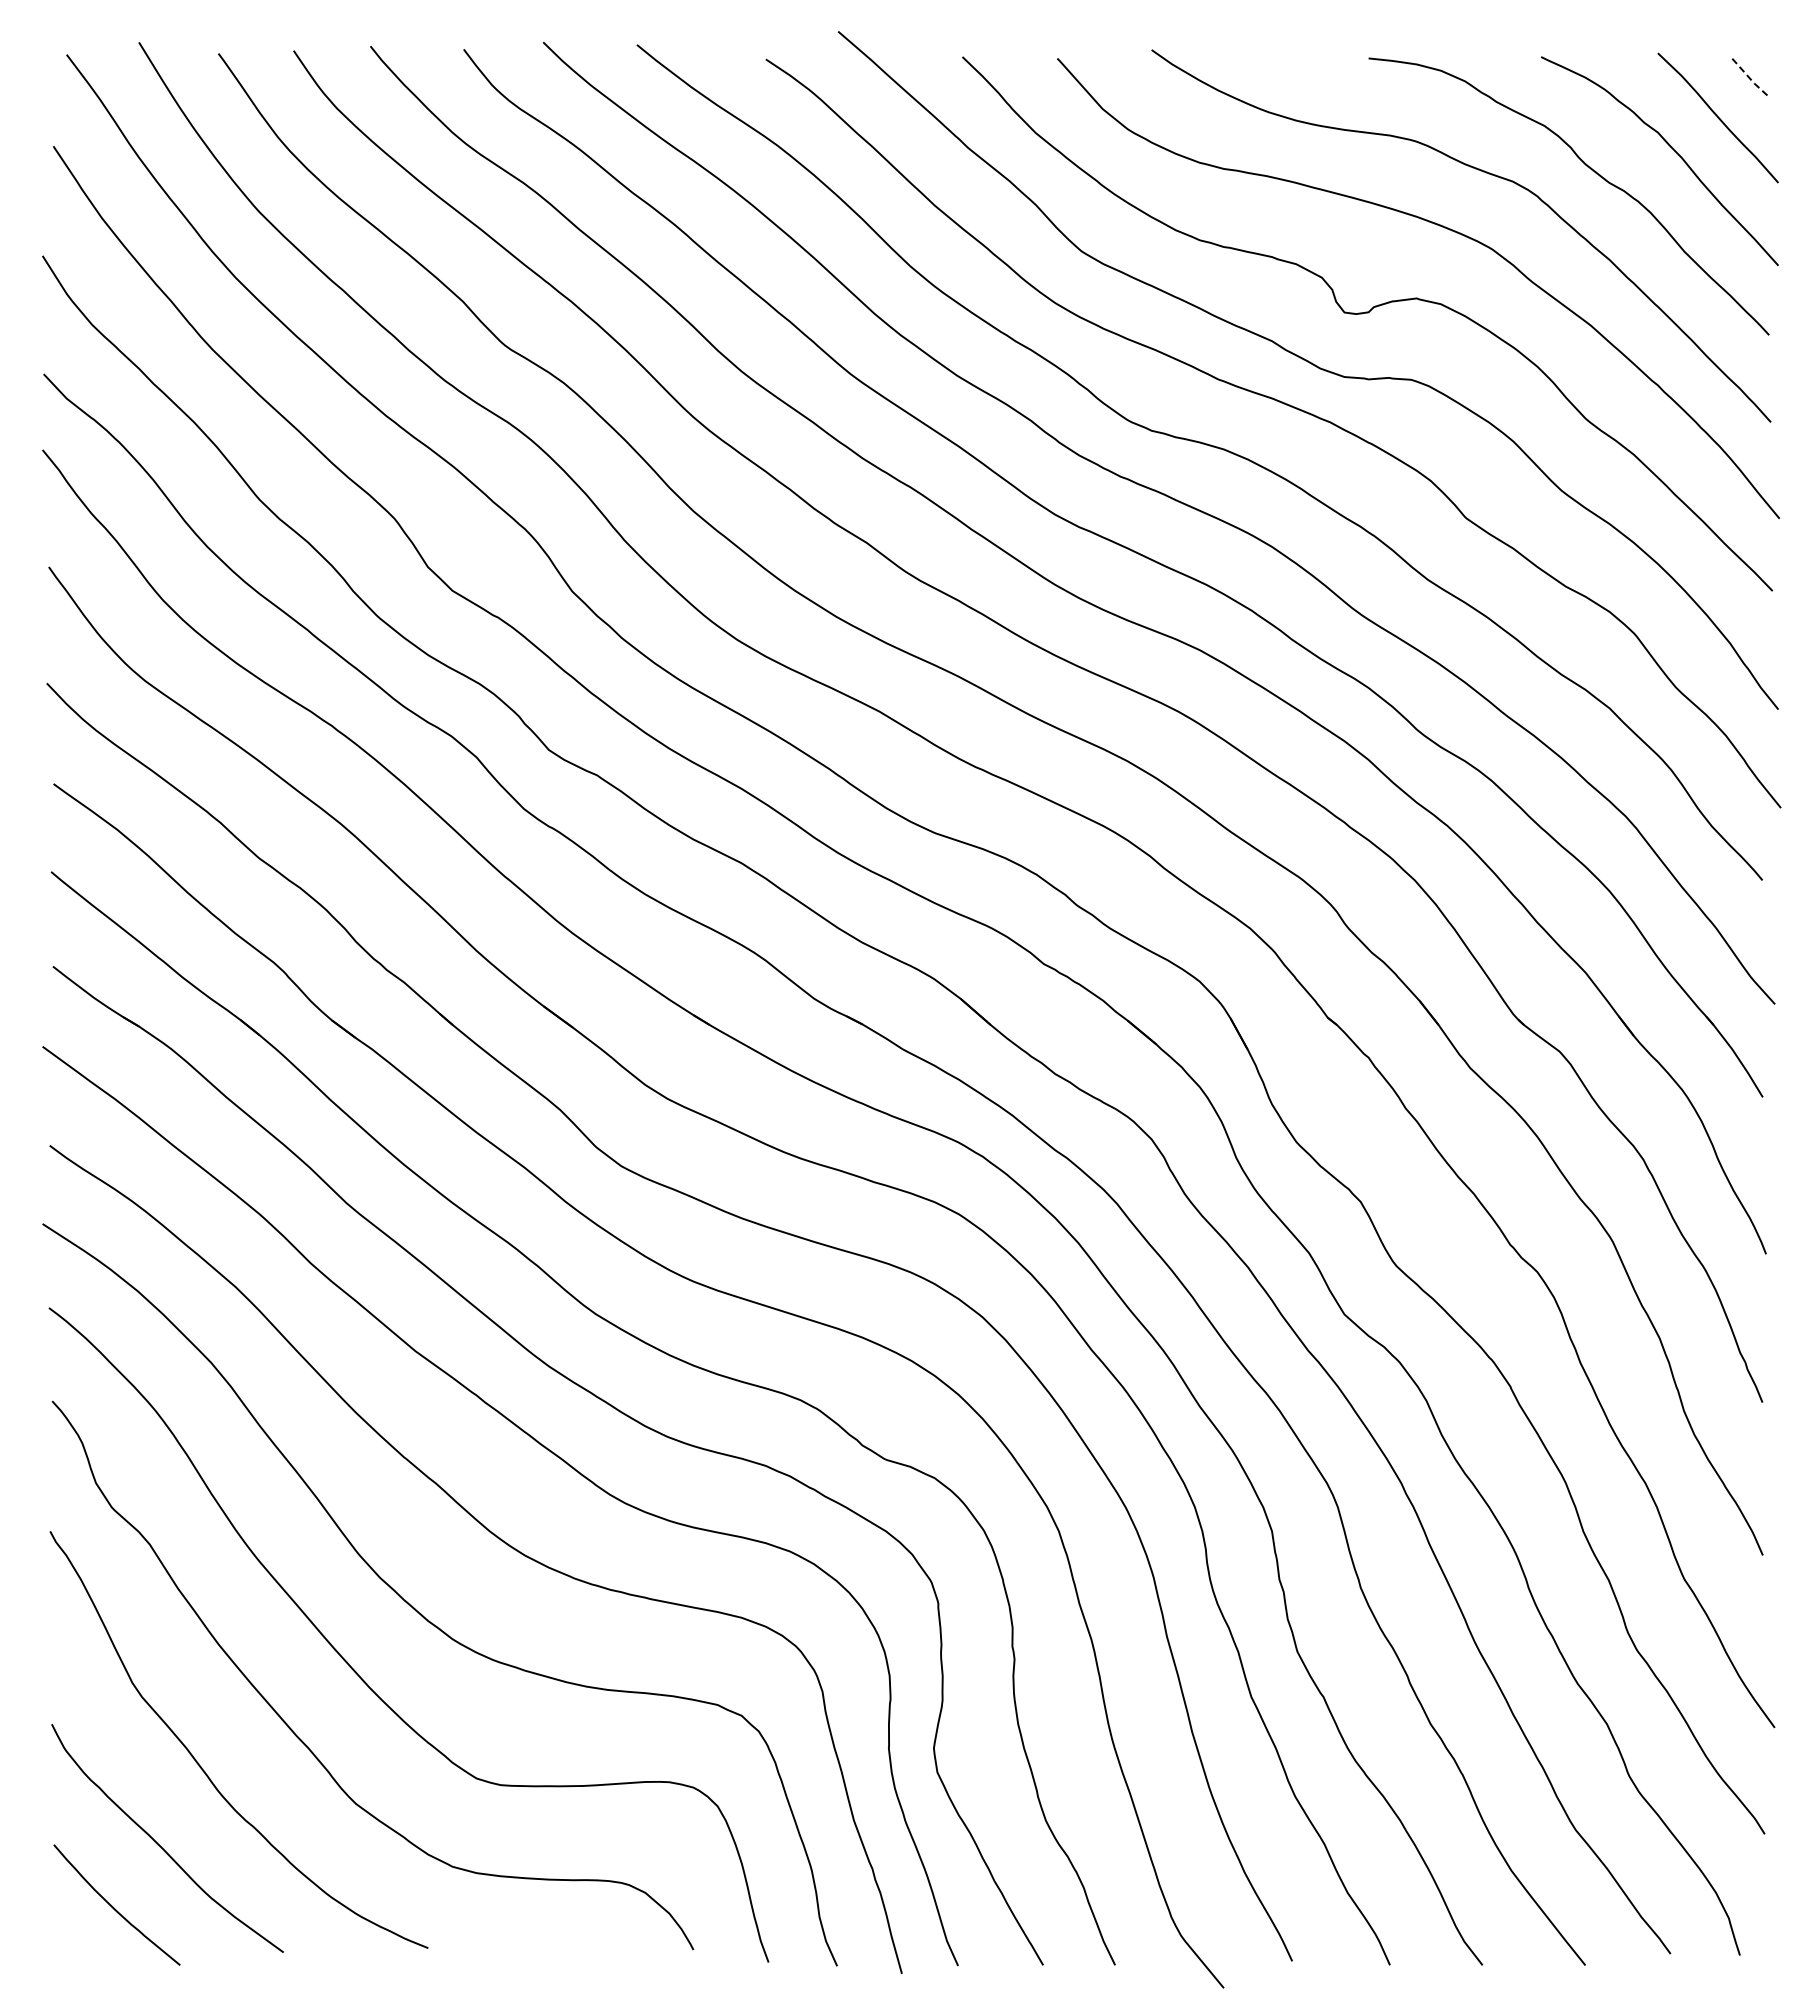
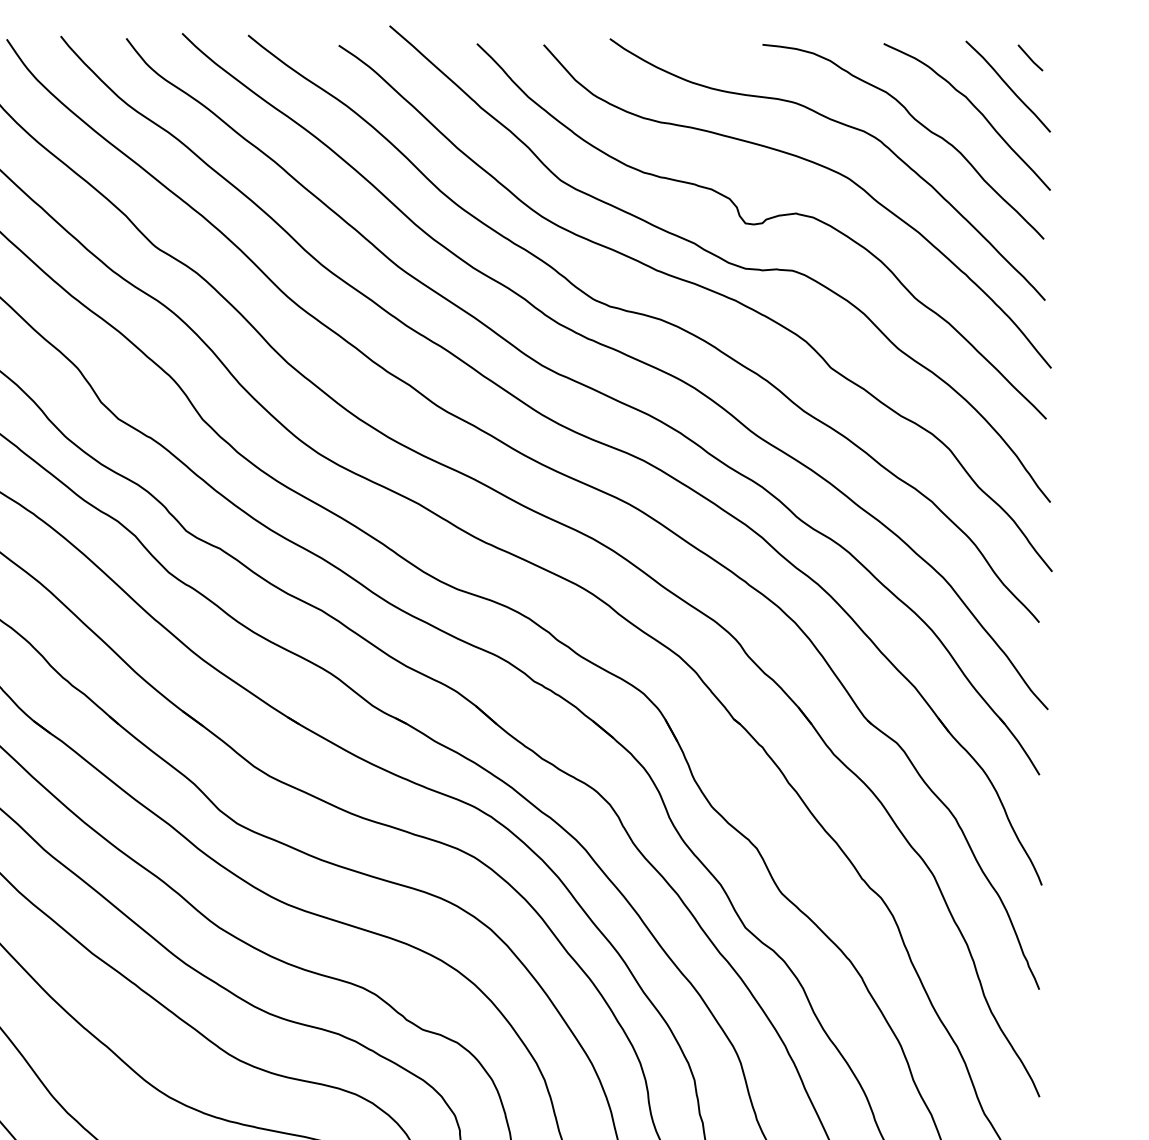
line: (1749, 78) -> (1030, 58), dashed -> solid

